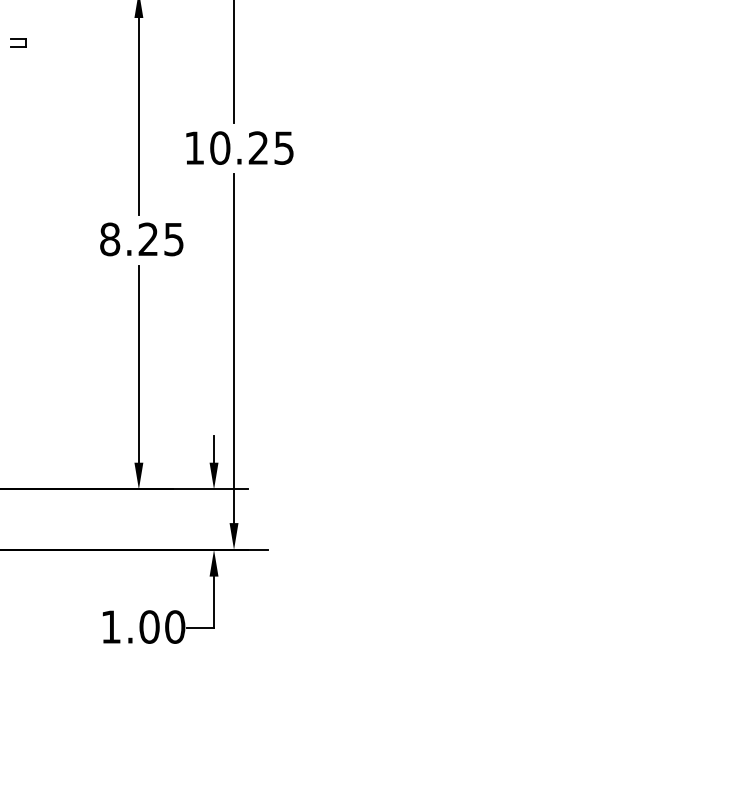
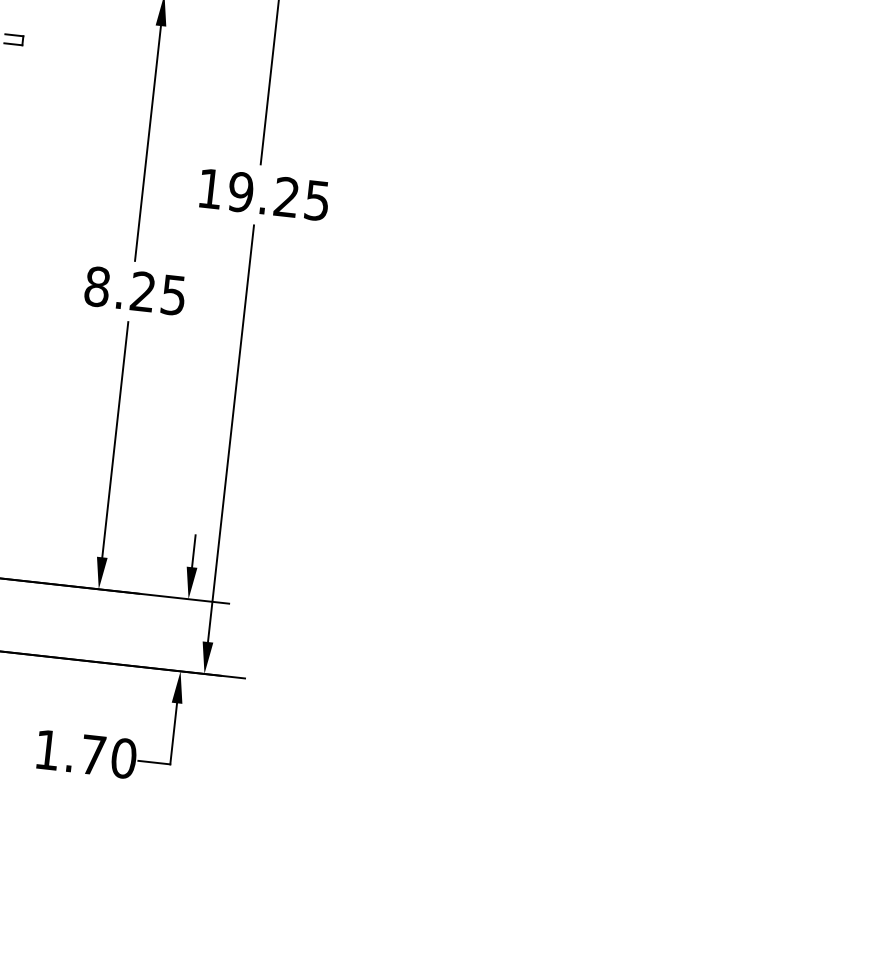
text: (220, 147) -> (241, 191), 10.25 -> 19.25
text: (149, 626) -> (93, 754), 1.00 -> 1.70

